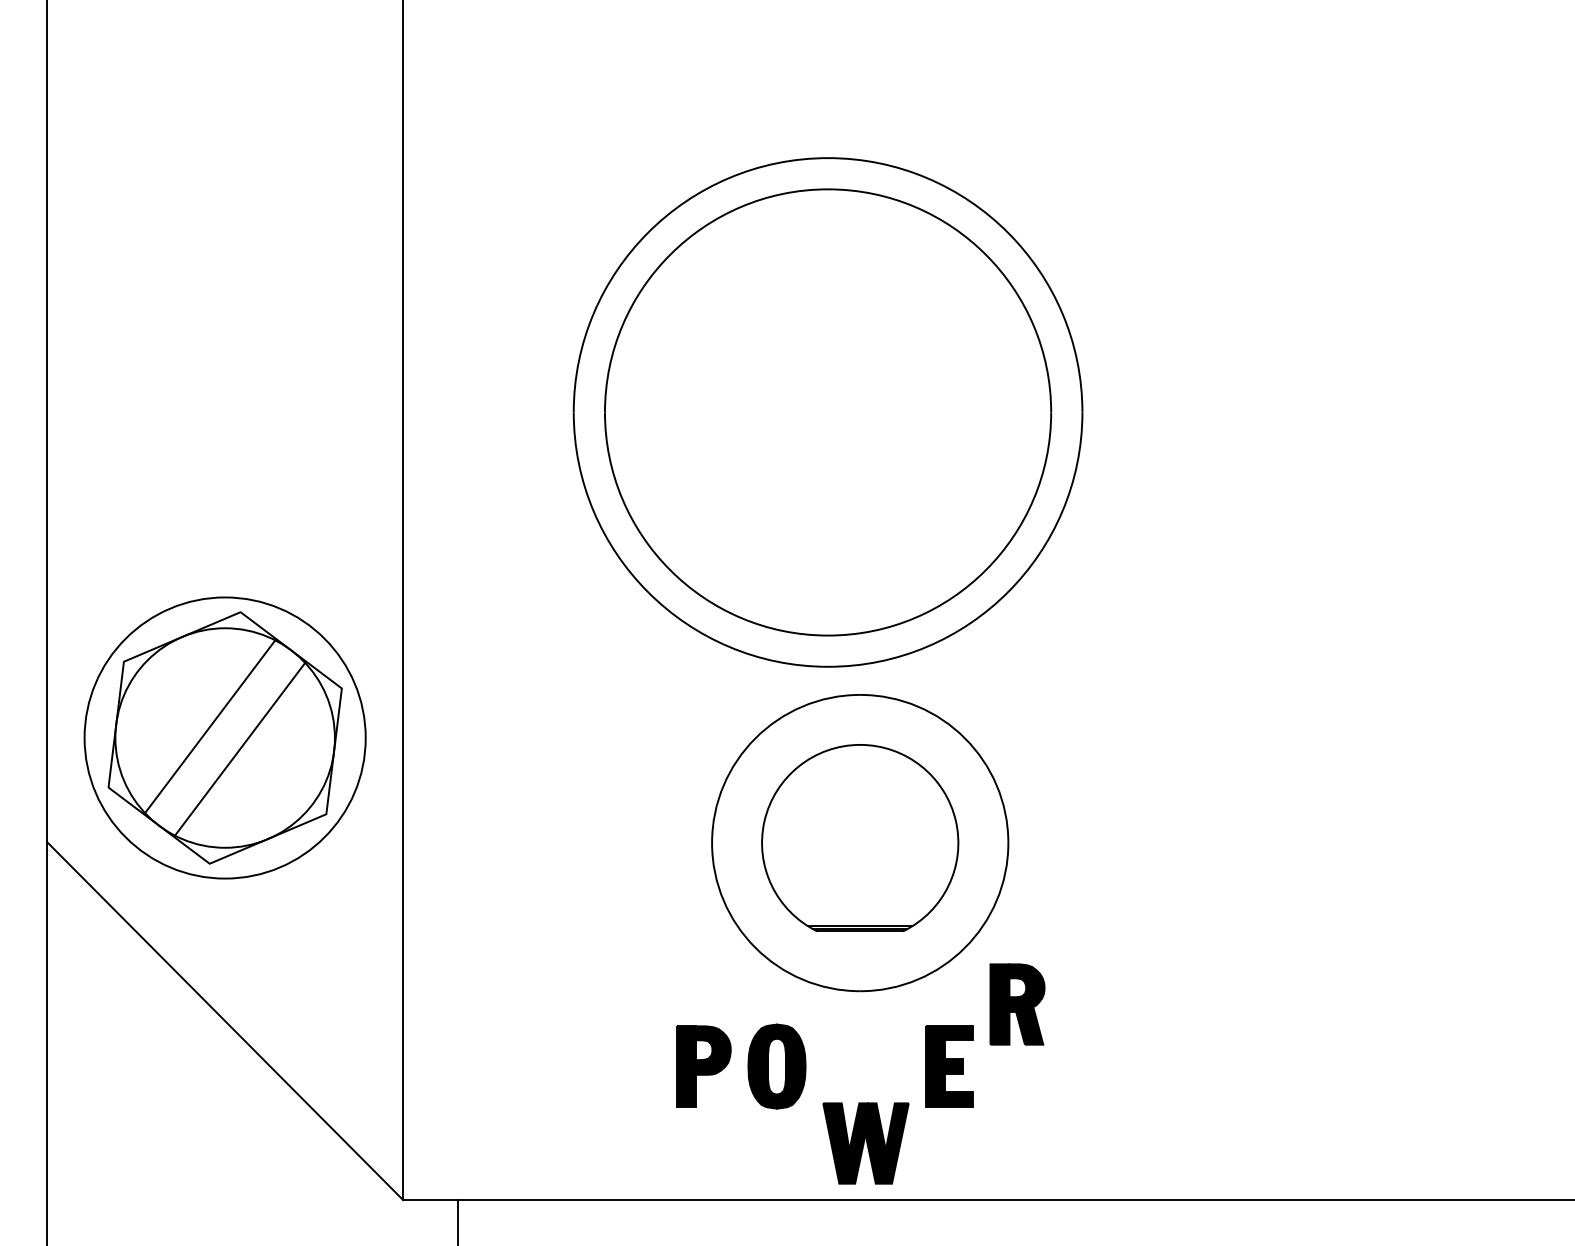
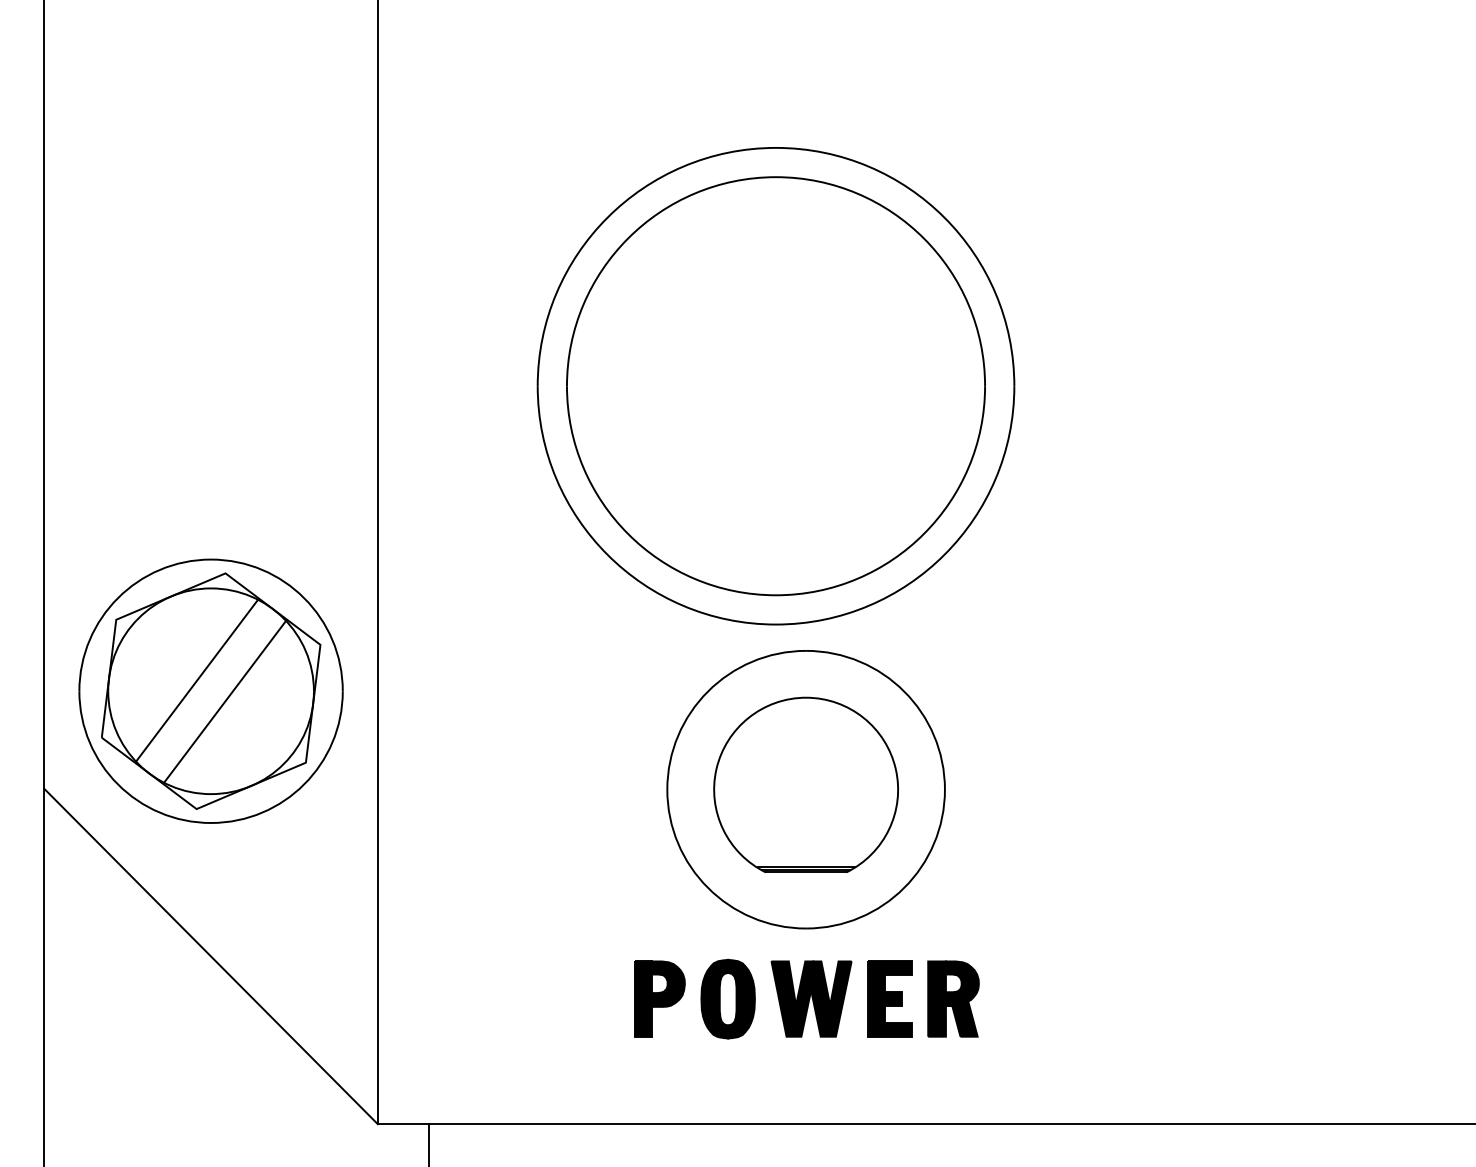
part: (1017, 1004) -> (953, 999), moved
part: (865, 1143) -> (811, 999), moved

